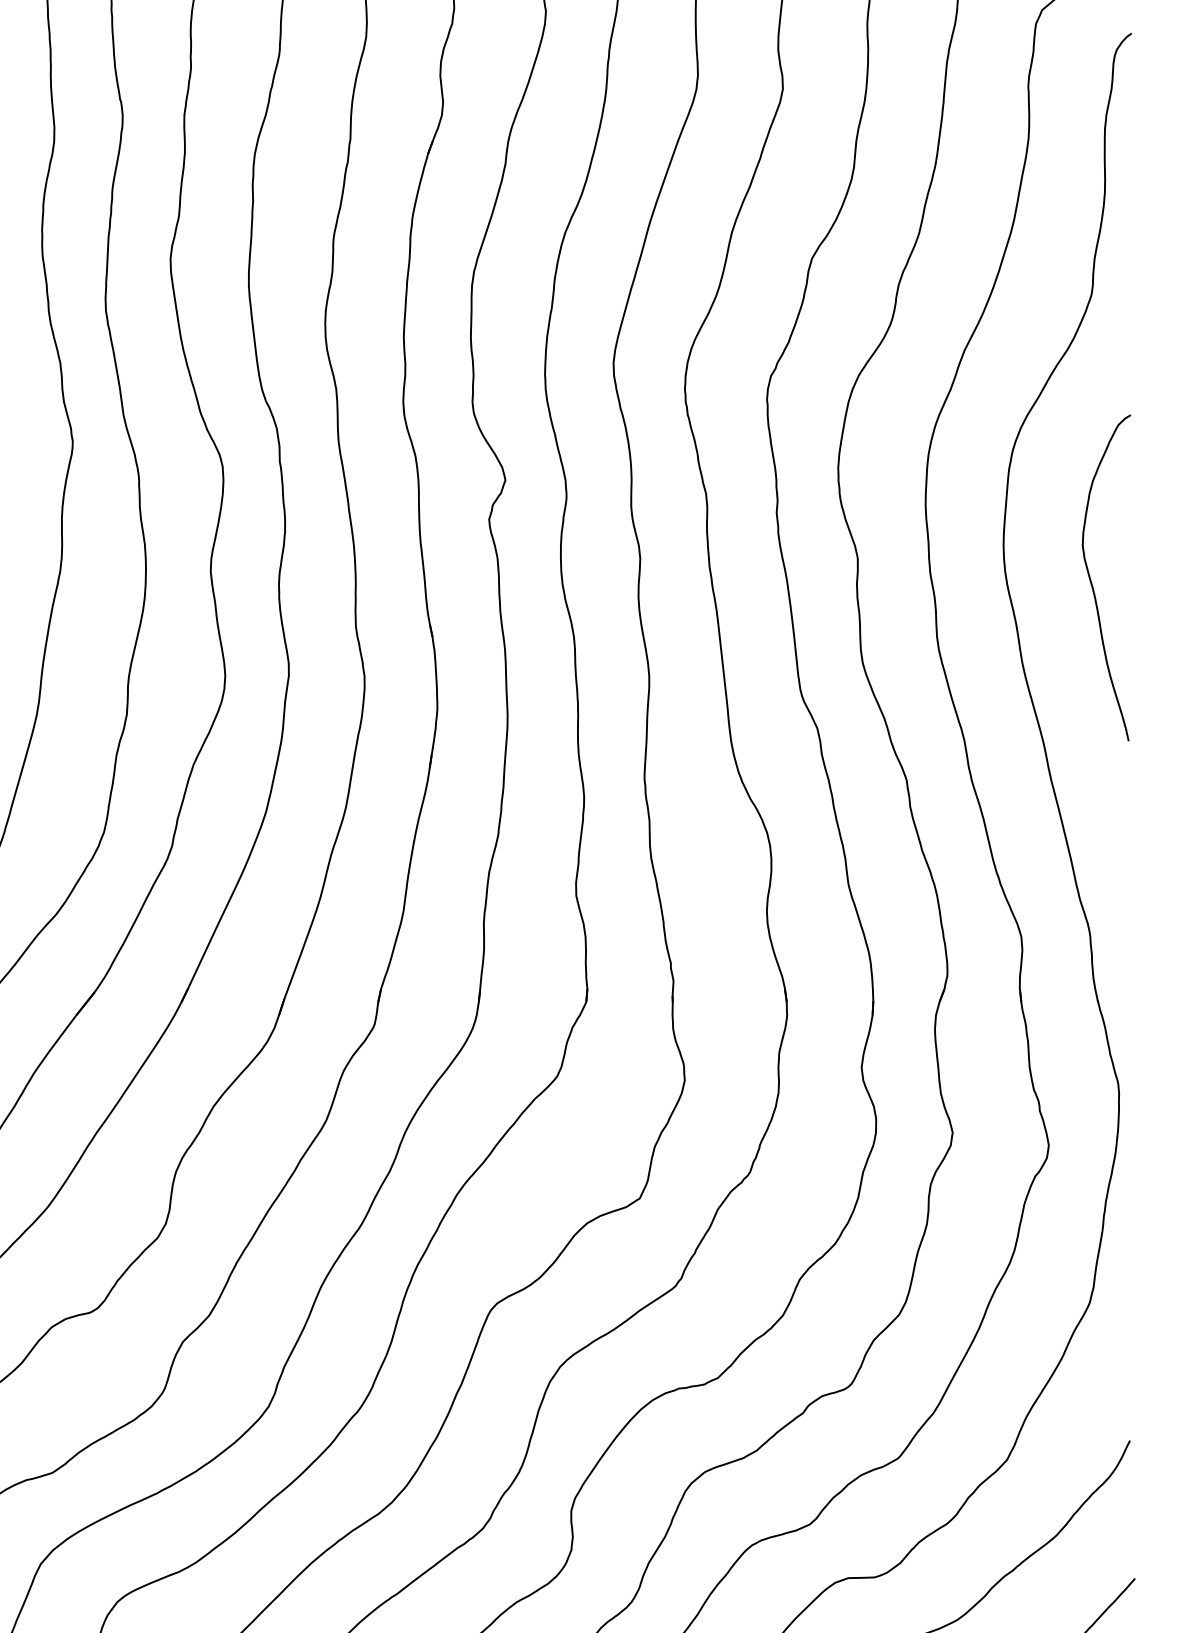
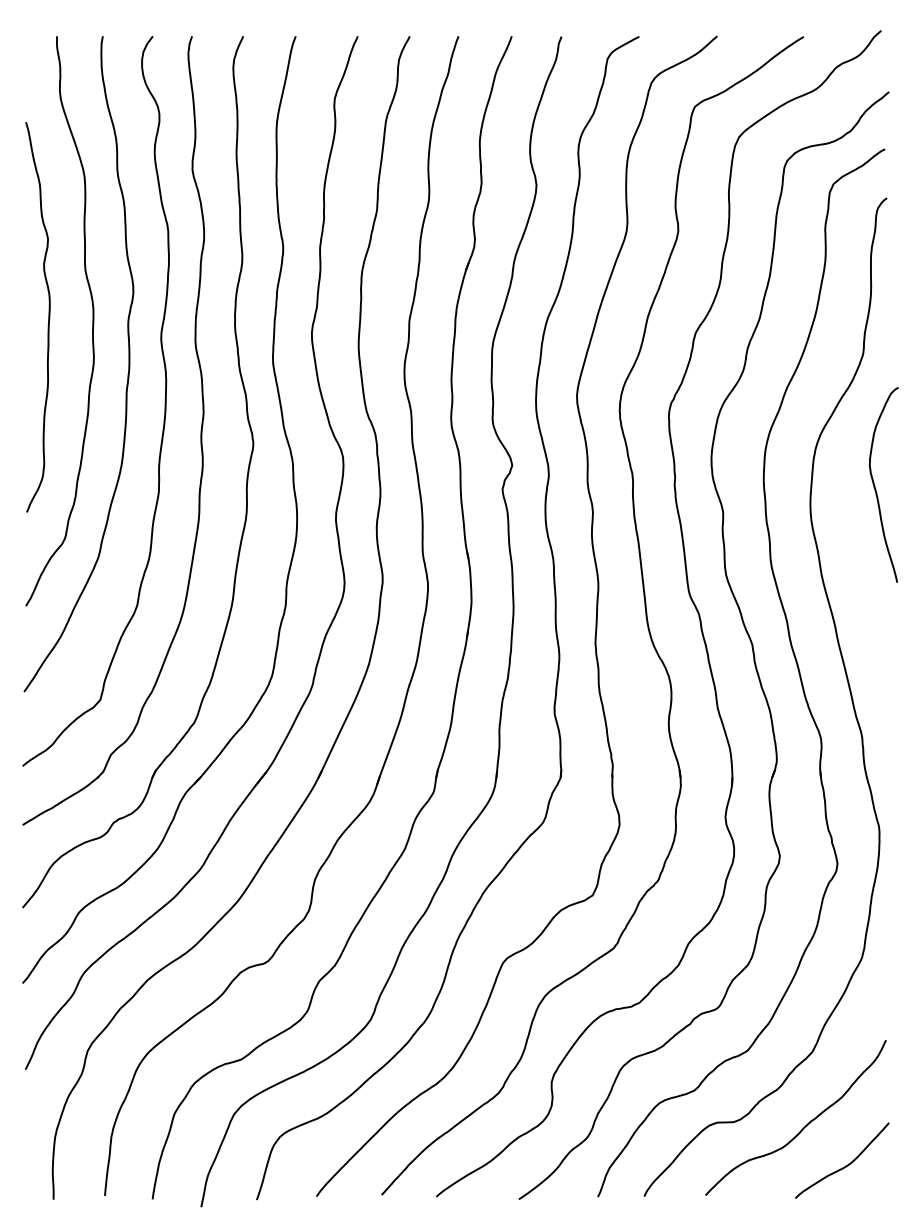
curve: (1092, 578) -> (875, 485), moved

